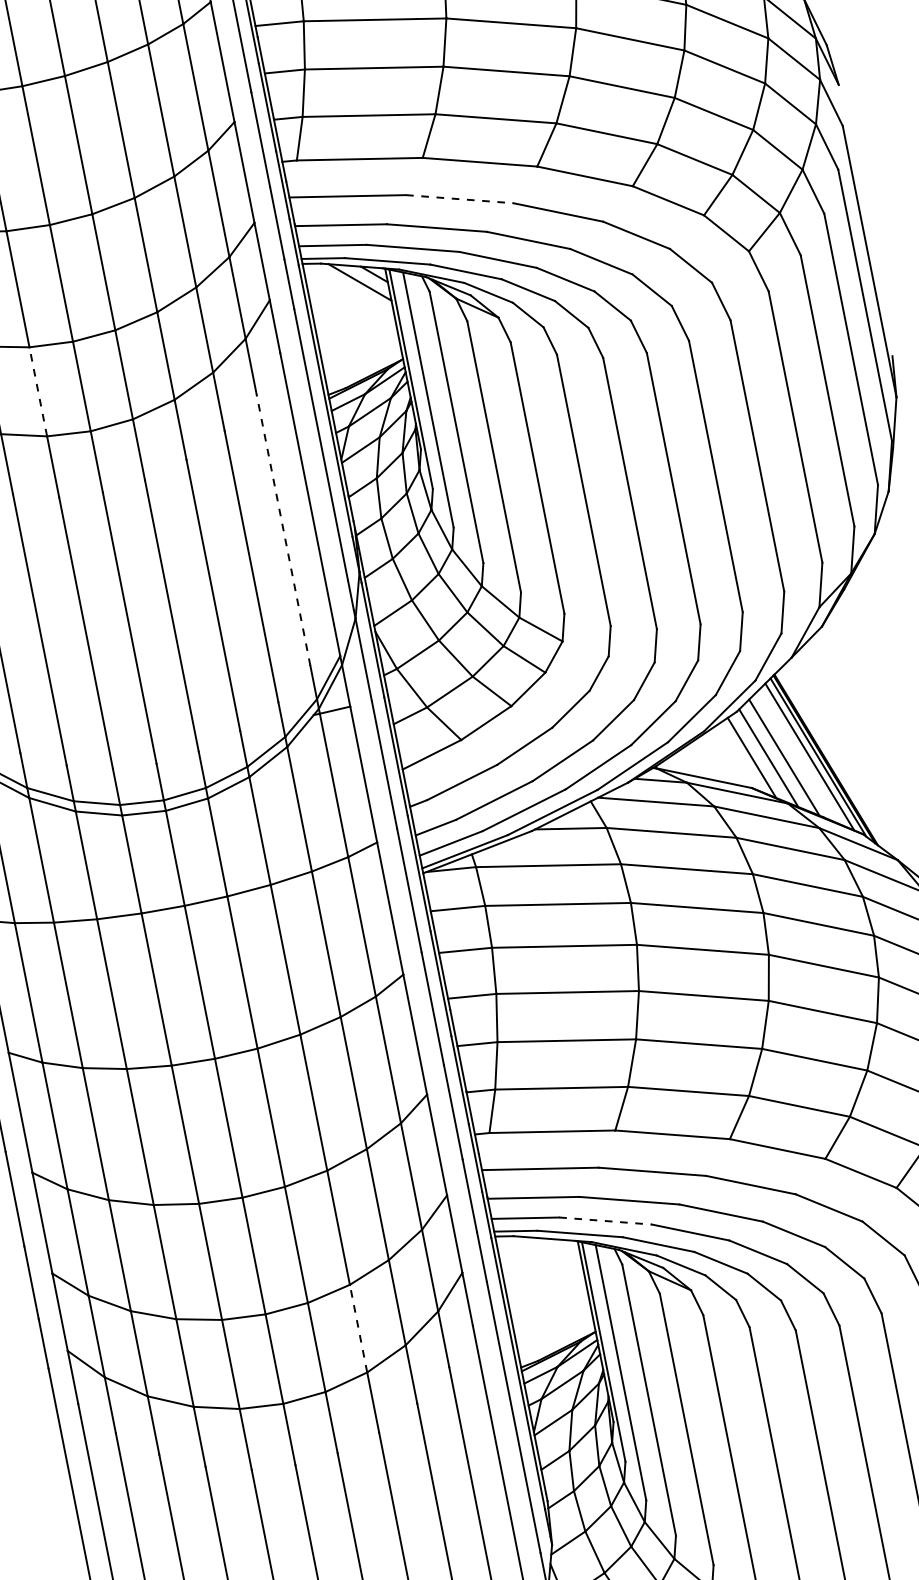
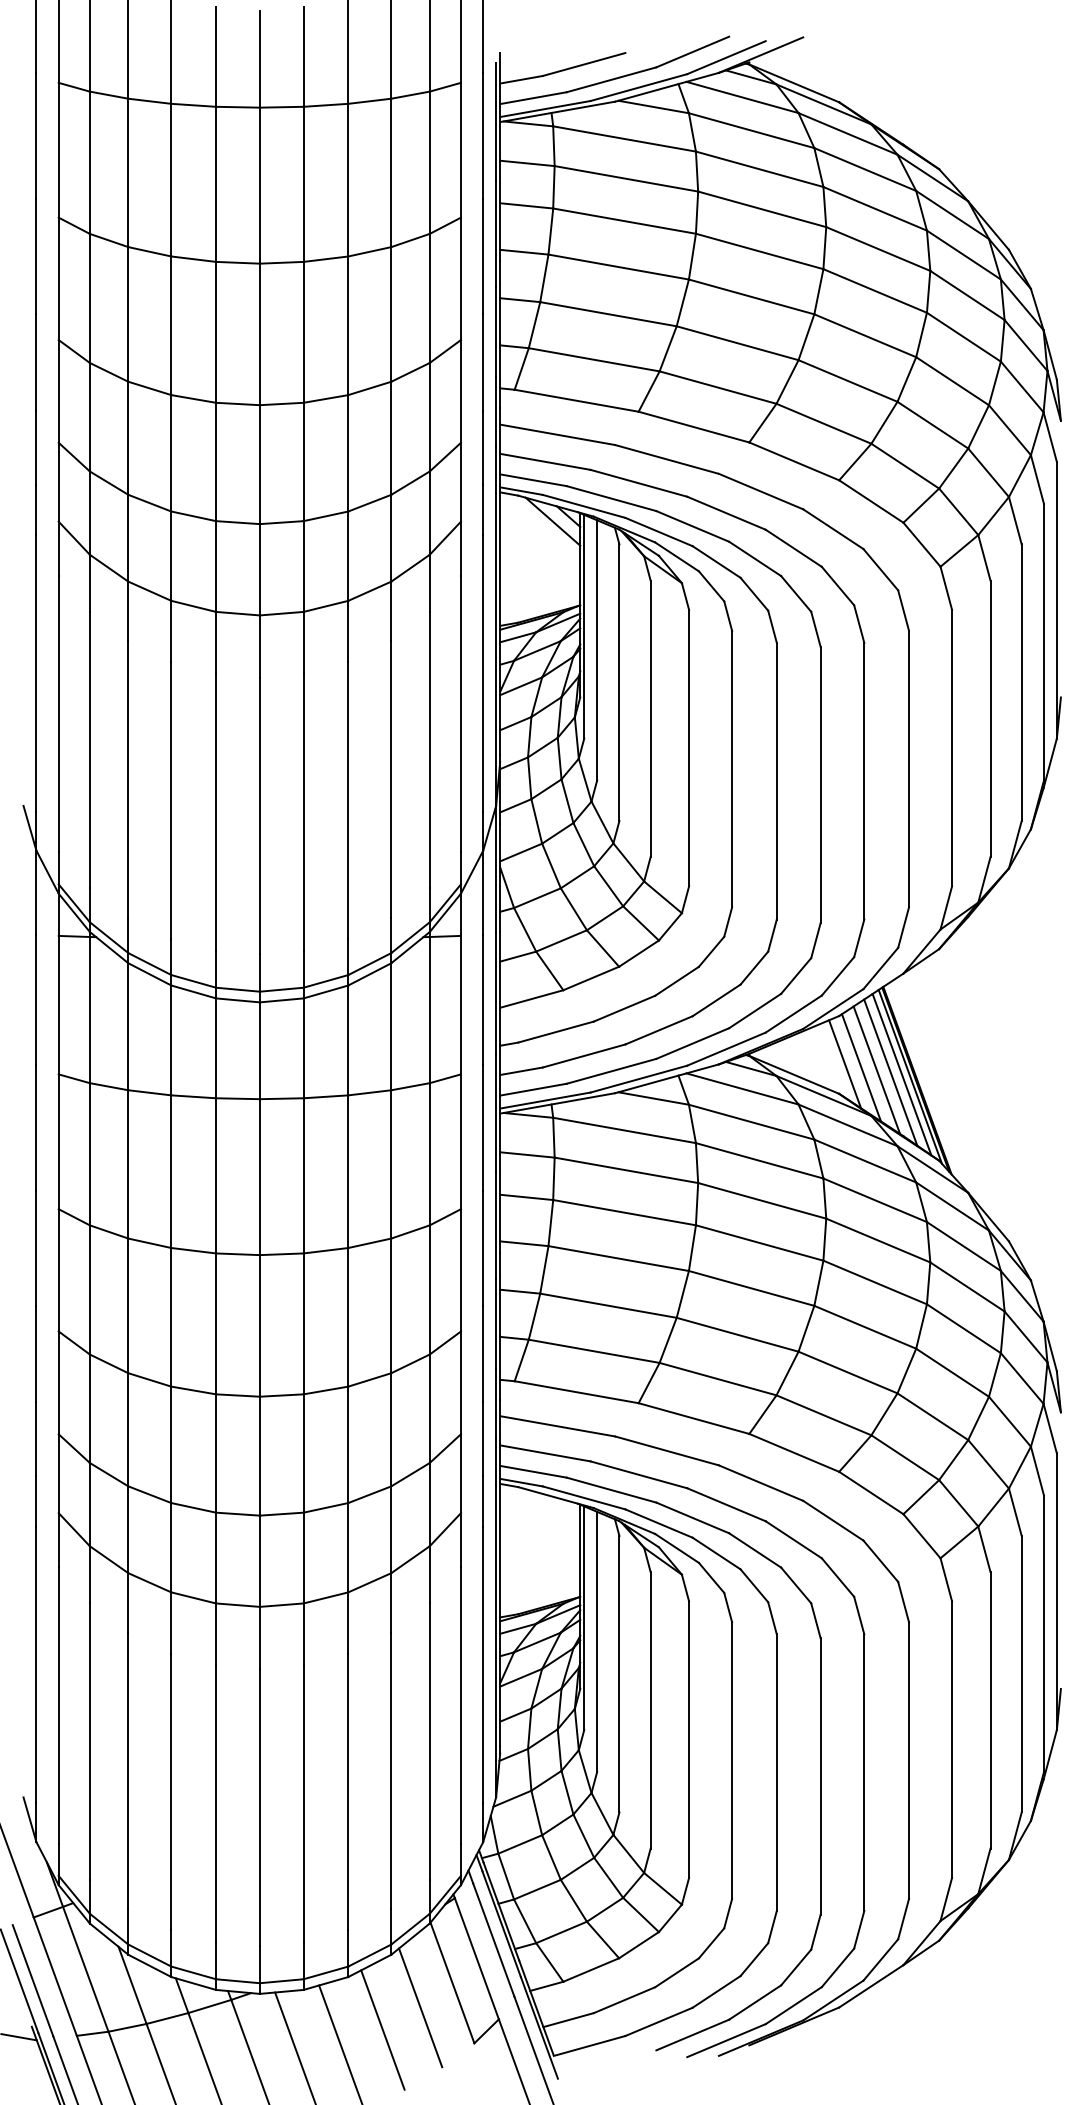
line: (459, 199) -> (666, 459), dashed -> solid
line: (38, 391) -> (216, 566), dashed -> solid
line: (283, 529) -> (429, 749), dashed -> solid
line: (798, 757) -> (890, 1072), added
line: (605, 1221) -> (611, 1490), dashed -> solid
line: (358, 1328) -> (348, 1547), dashed -> solid

